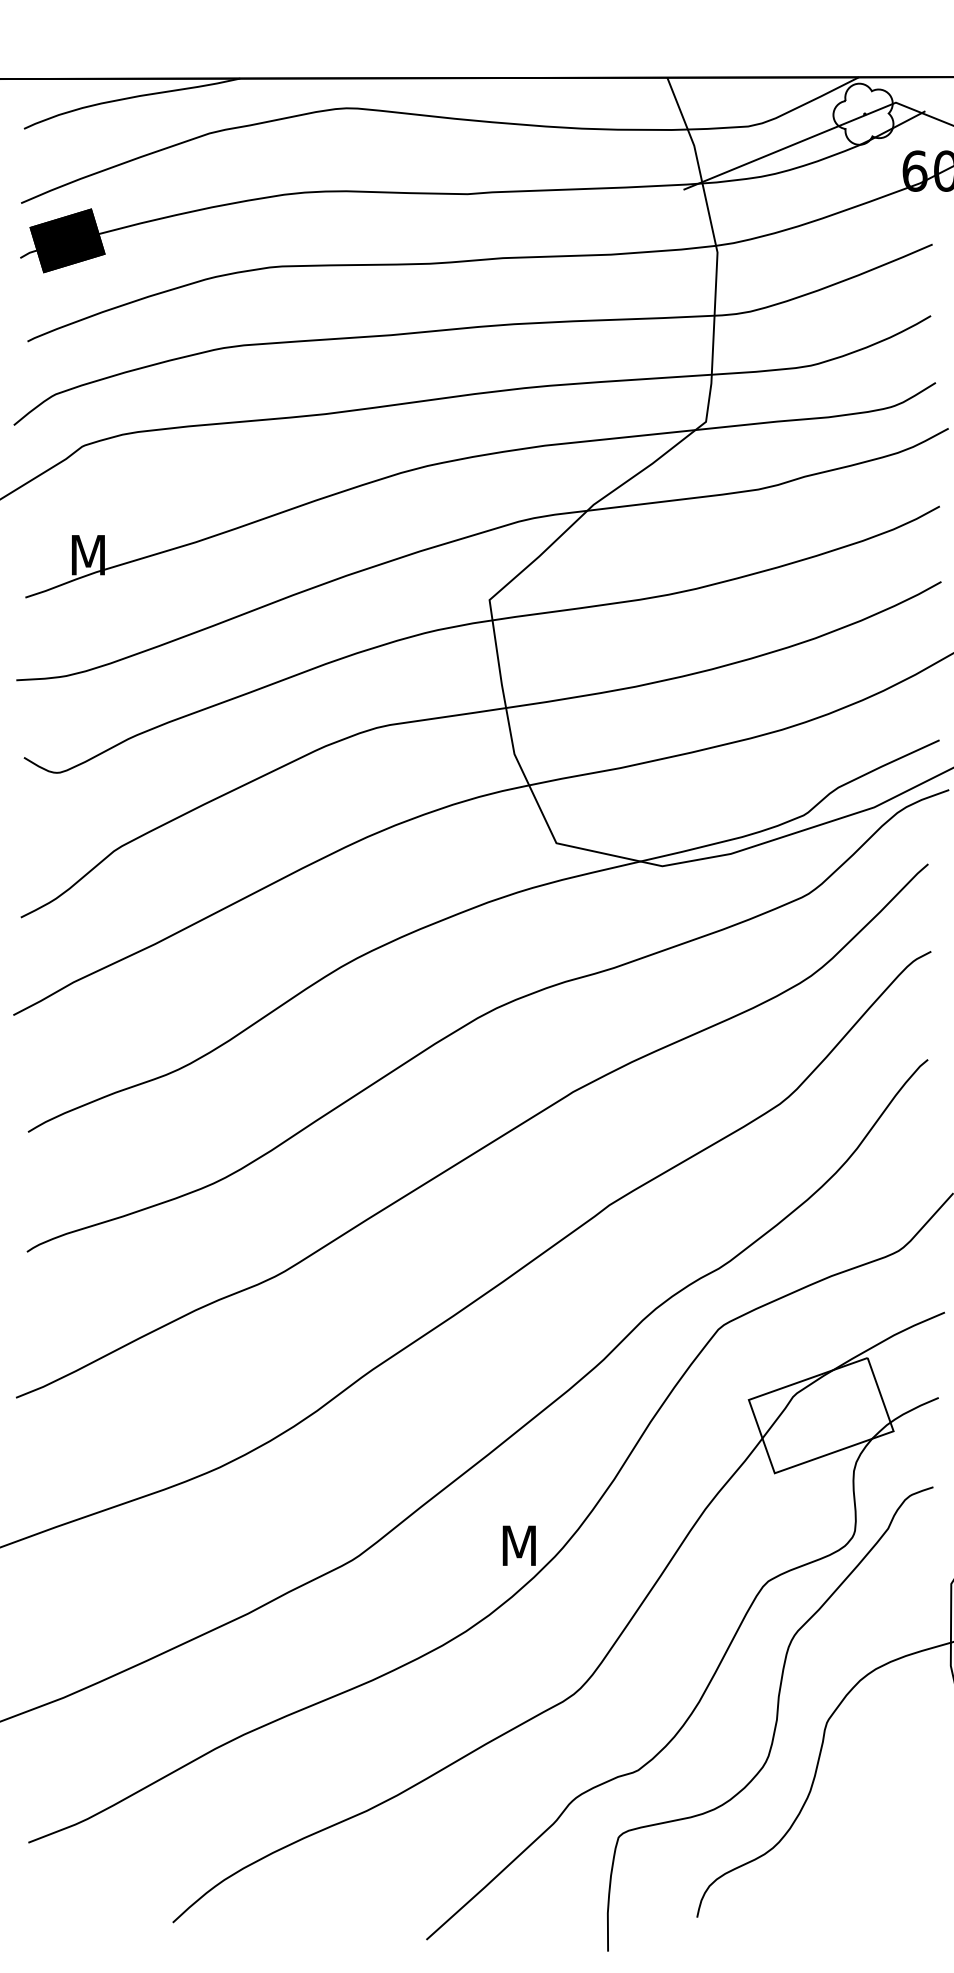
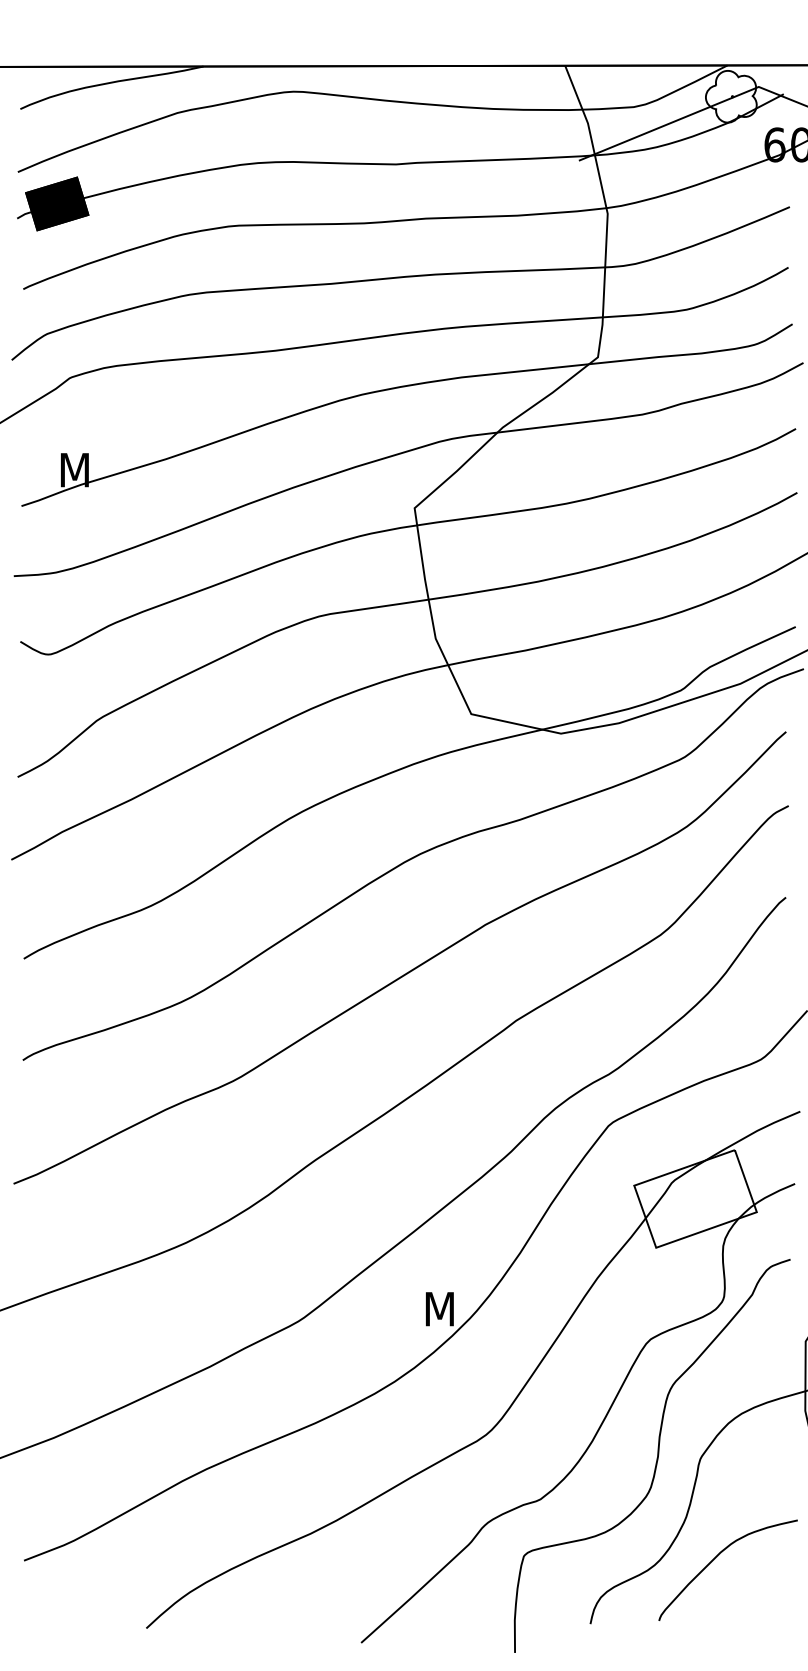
curve: (849, 1836) -> (719, 1555), added

